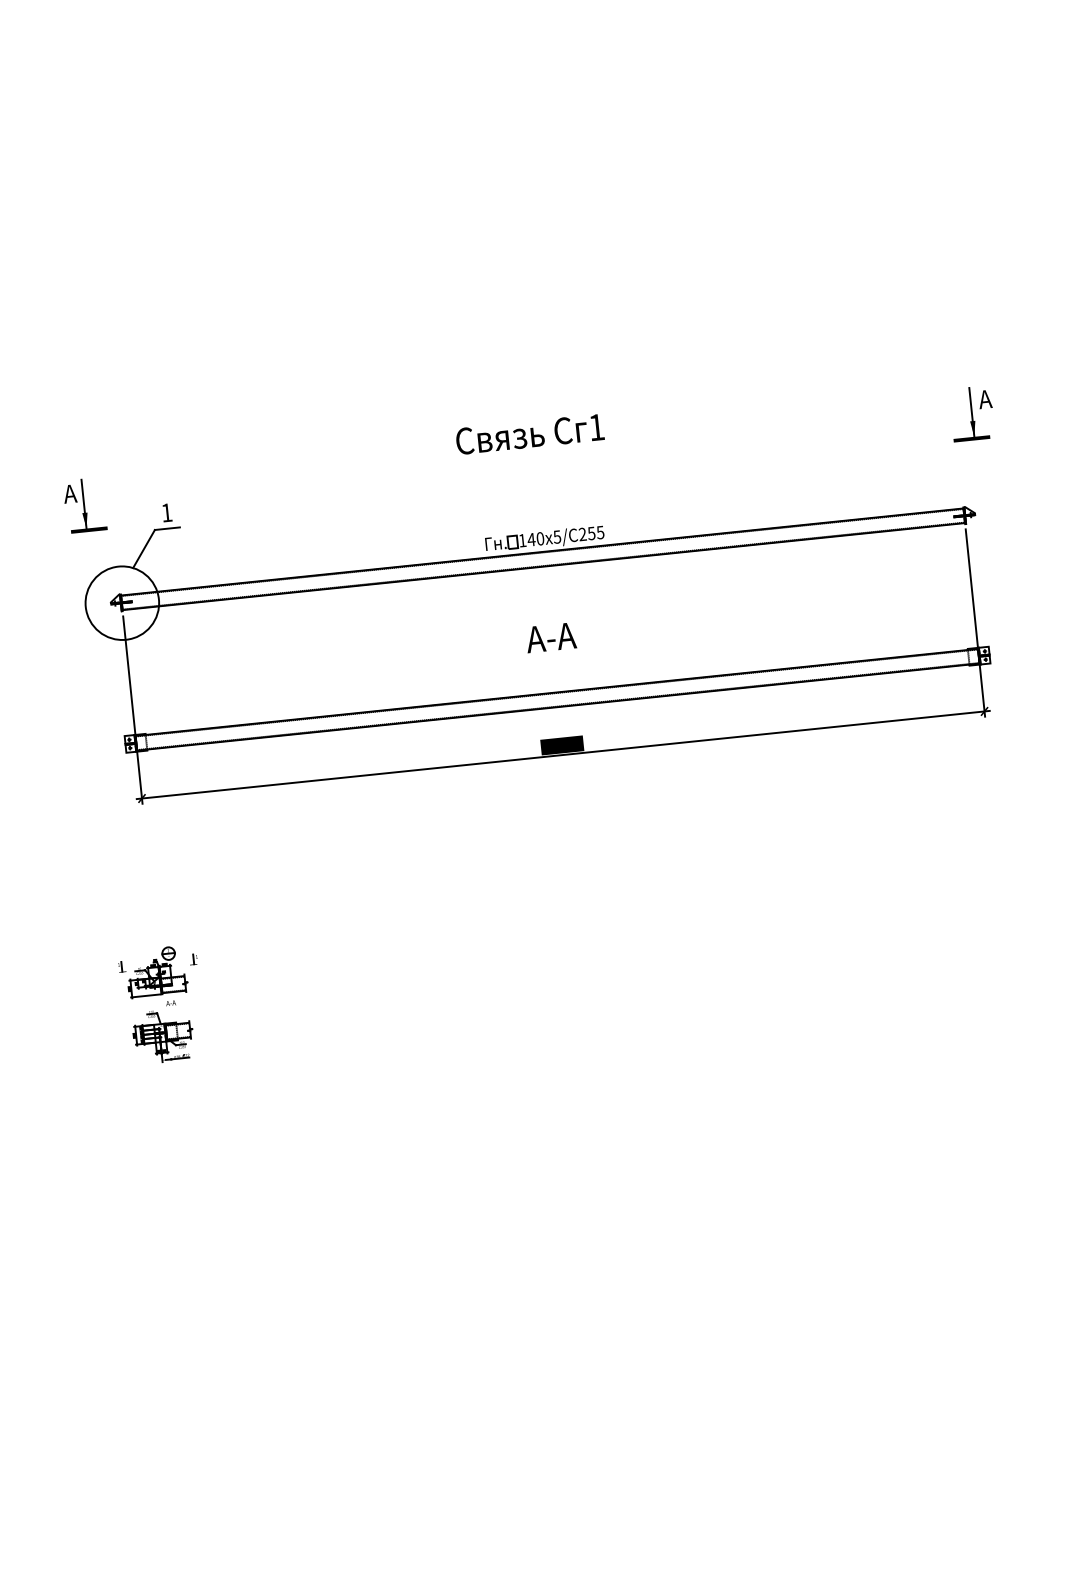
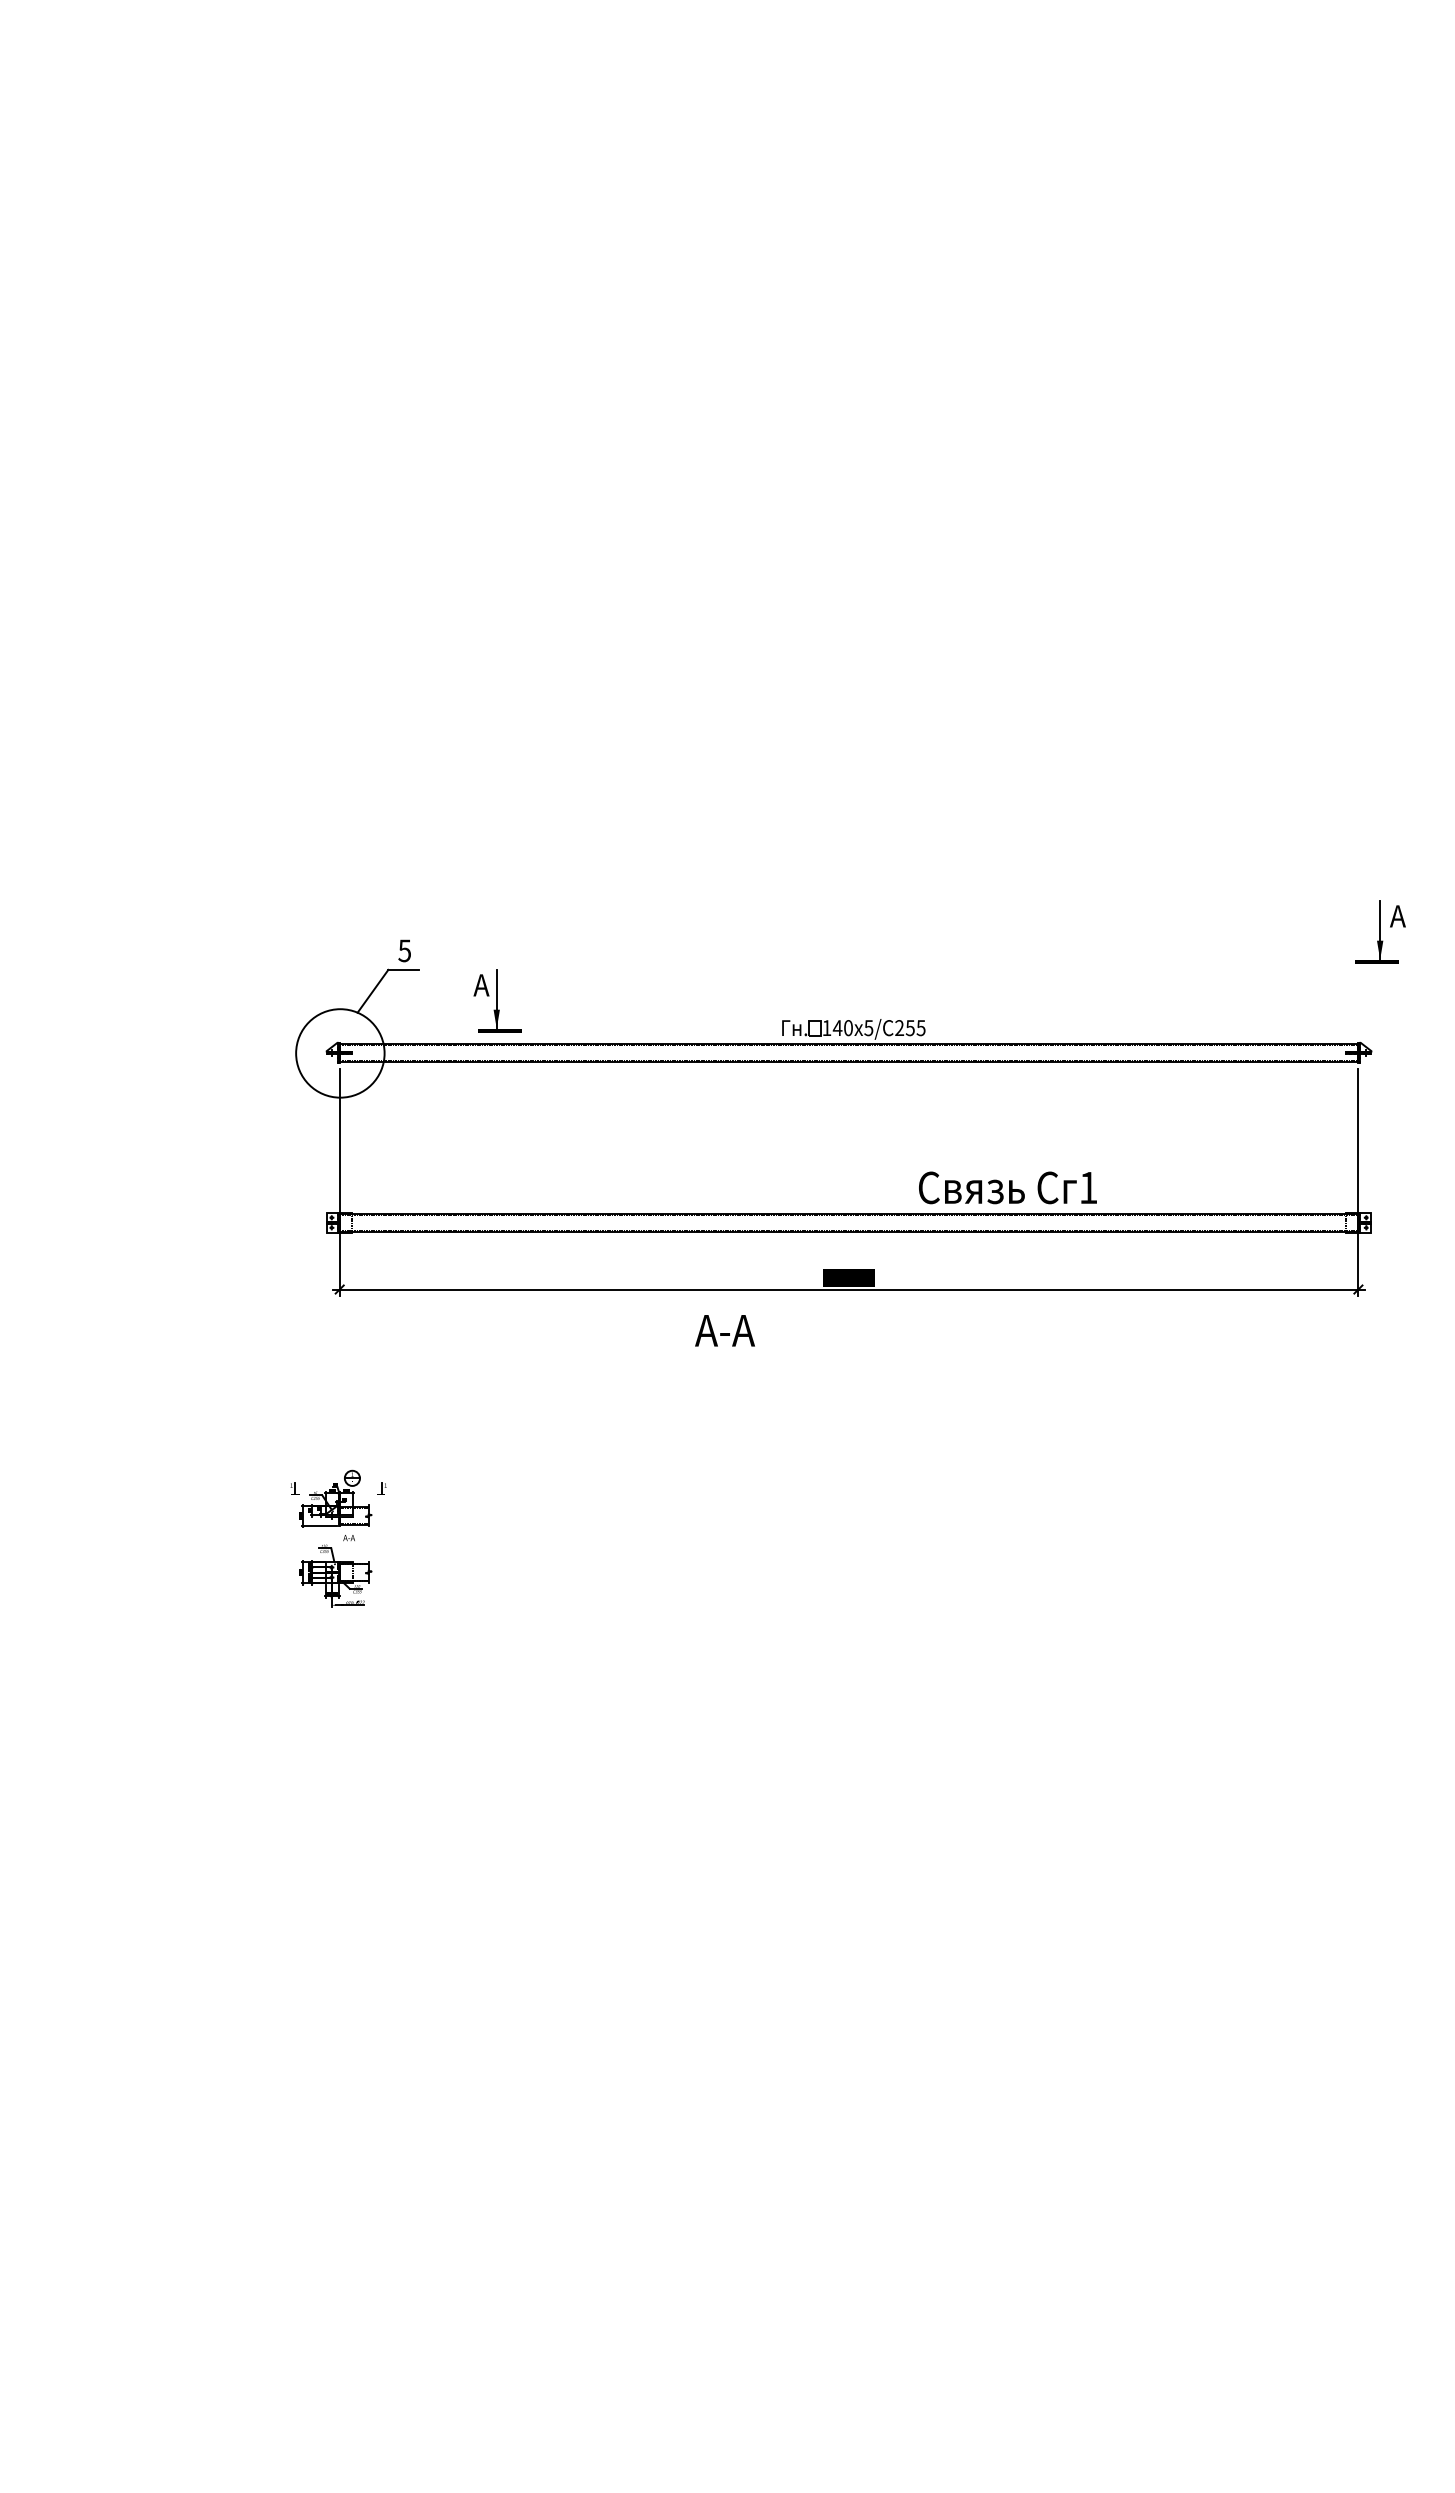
text: (529, 434) -> (1007, 1187), moved
part: (84, 505) -> (497, 1000), moved
text: (166, 512) -> (404, 950), 1 -> 5
text: (550, 637) -> (724, 1330), moved

